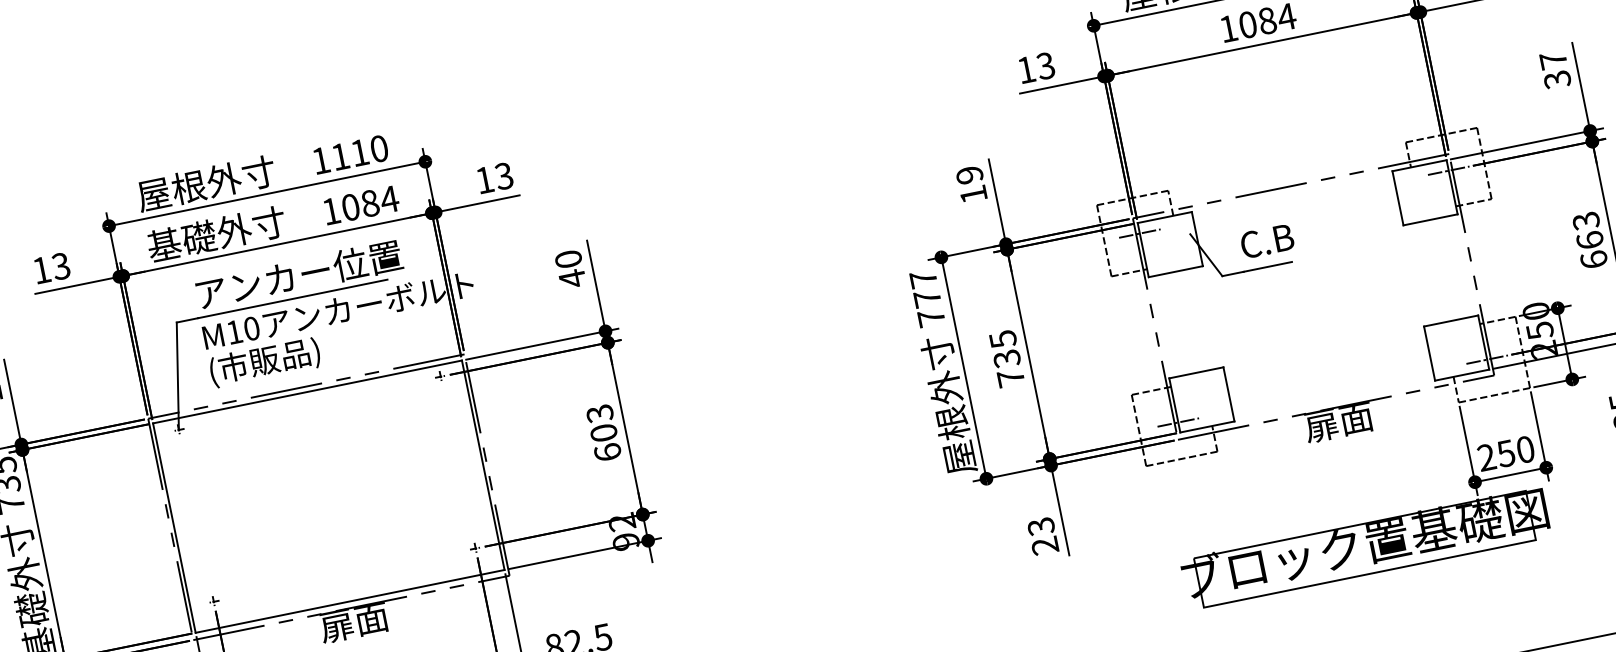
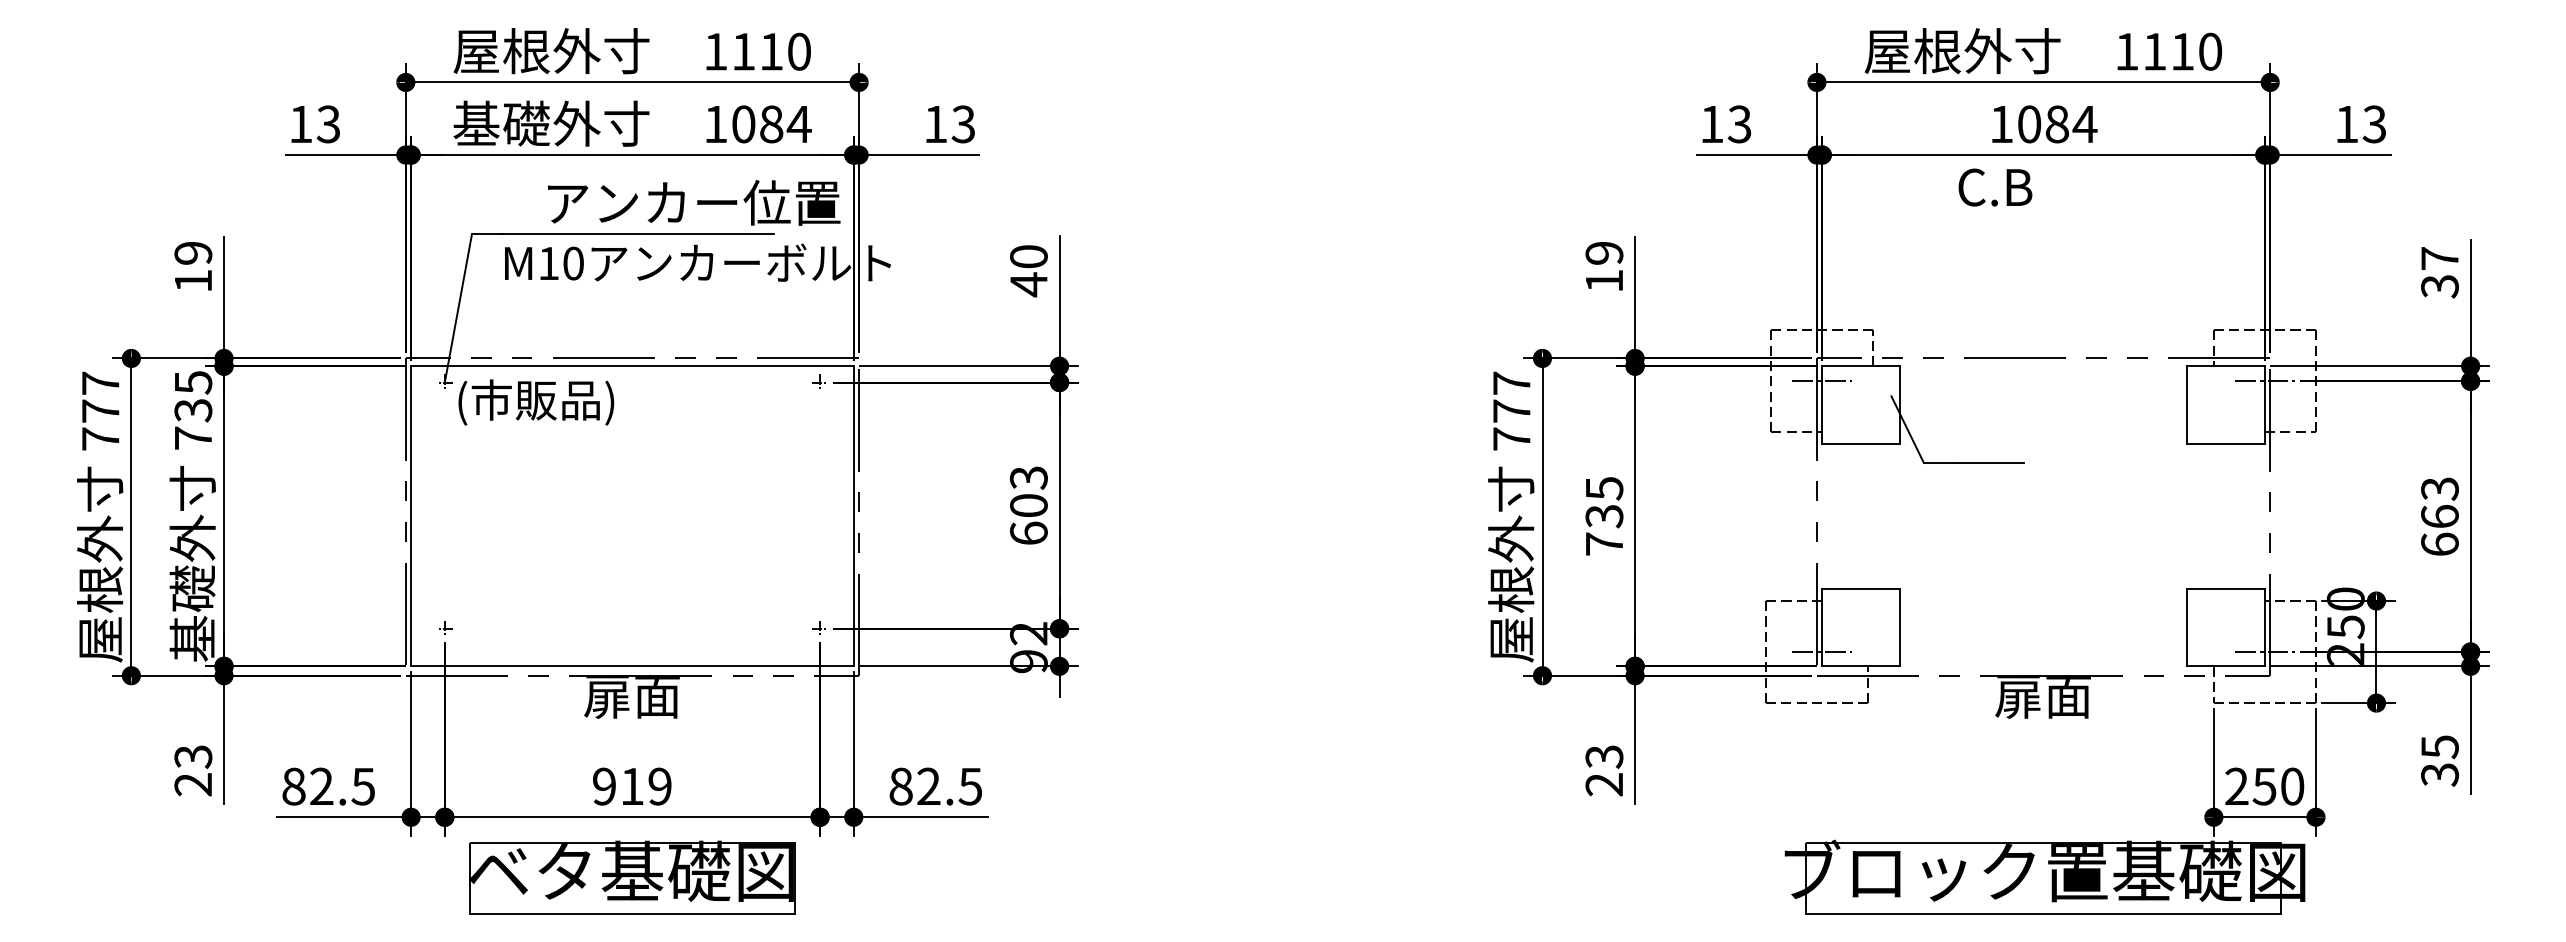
text: (1267, 241) -> (1995, 187), moved
text: (299, 274) -> (694, 202), moved
text: (265, 362) -> (536, 402), moved

